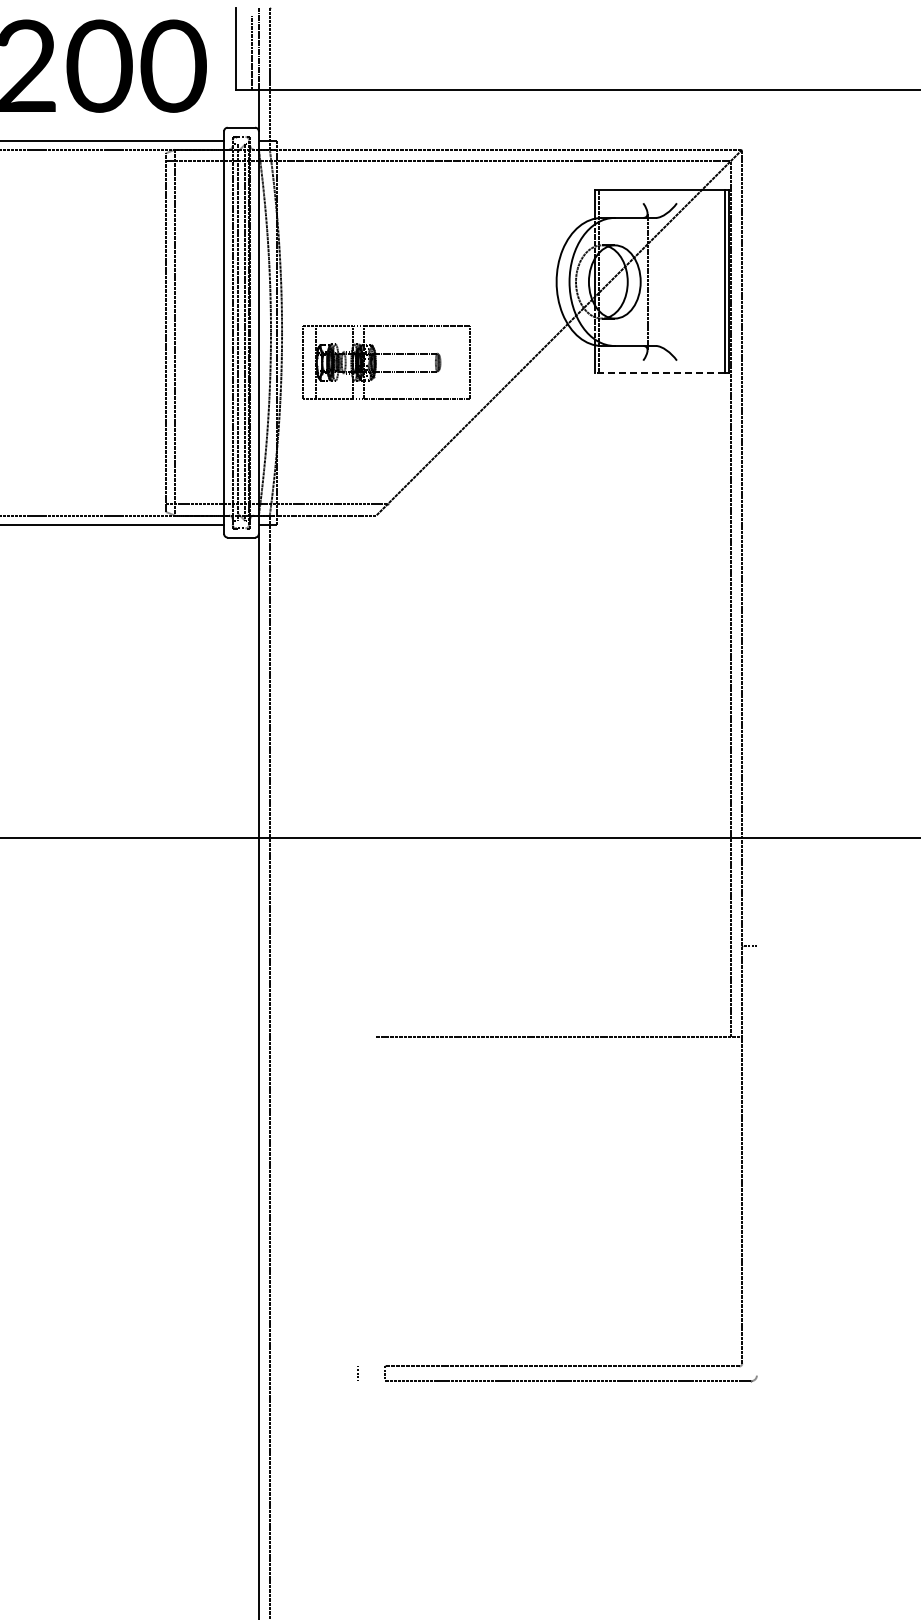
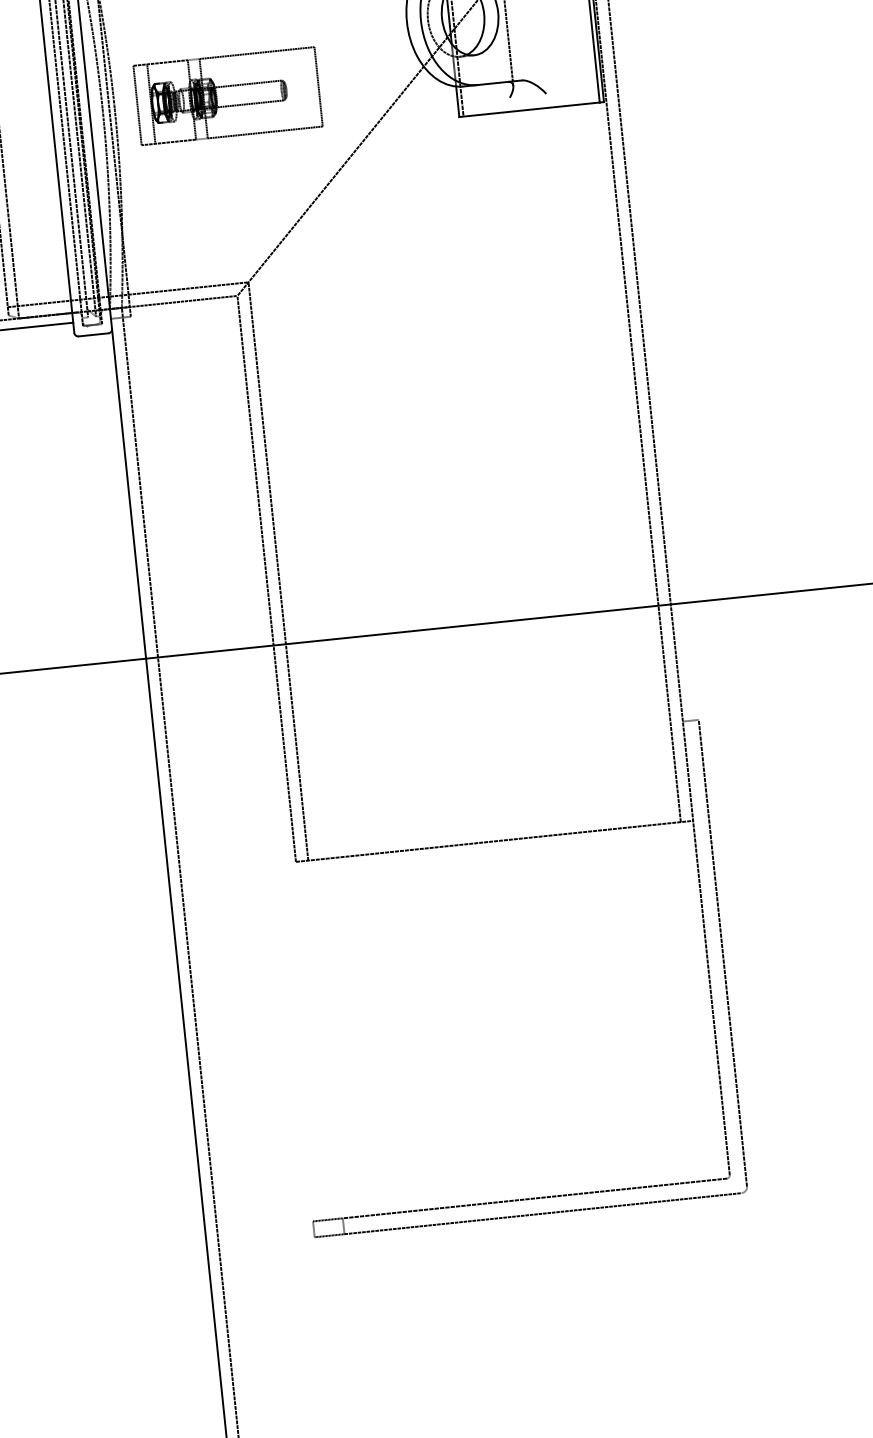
part: (386, 354) -> (227, 87), moved
line: (660, 373) -> (529, 109), dashed -> solid
line: (387, 770) -> (278, 571), added
line: (376, 776) -> (266, 579), added
line: (756, 1160) -> (722, 953), added
line: (371, 1366) -> (327, 1219), added
line: (371, 1381) -> (329, 1236), added

